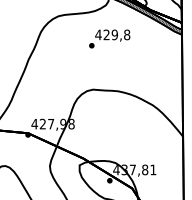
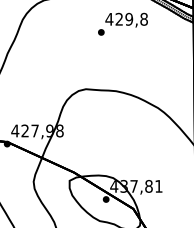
text: (109, 38) -> (122, 23), moved

